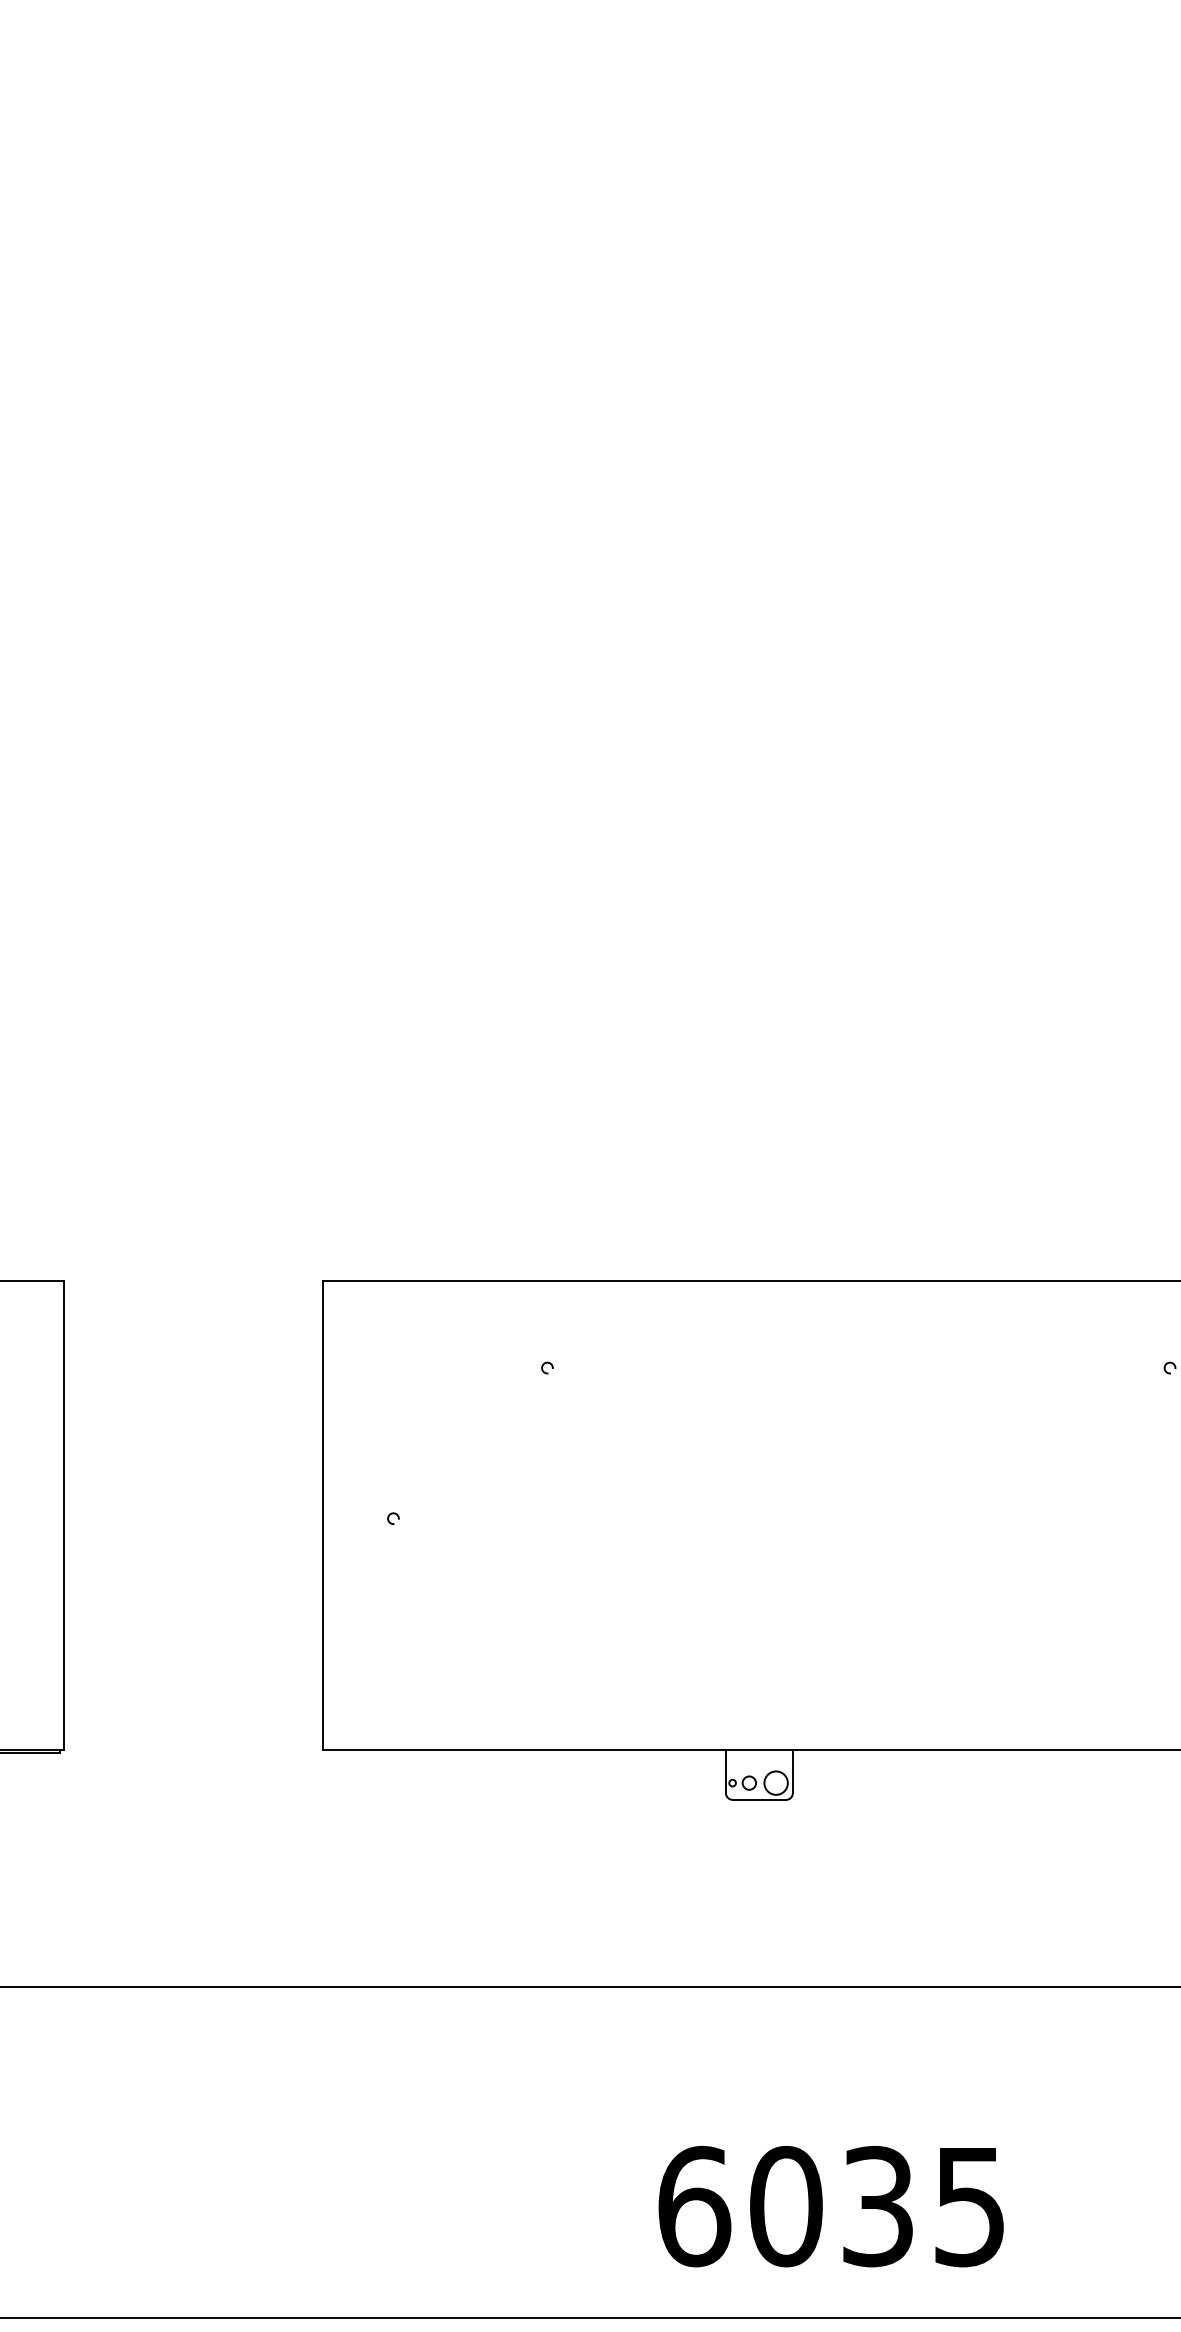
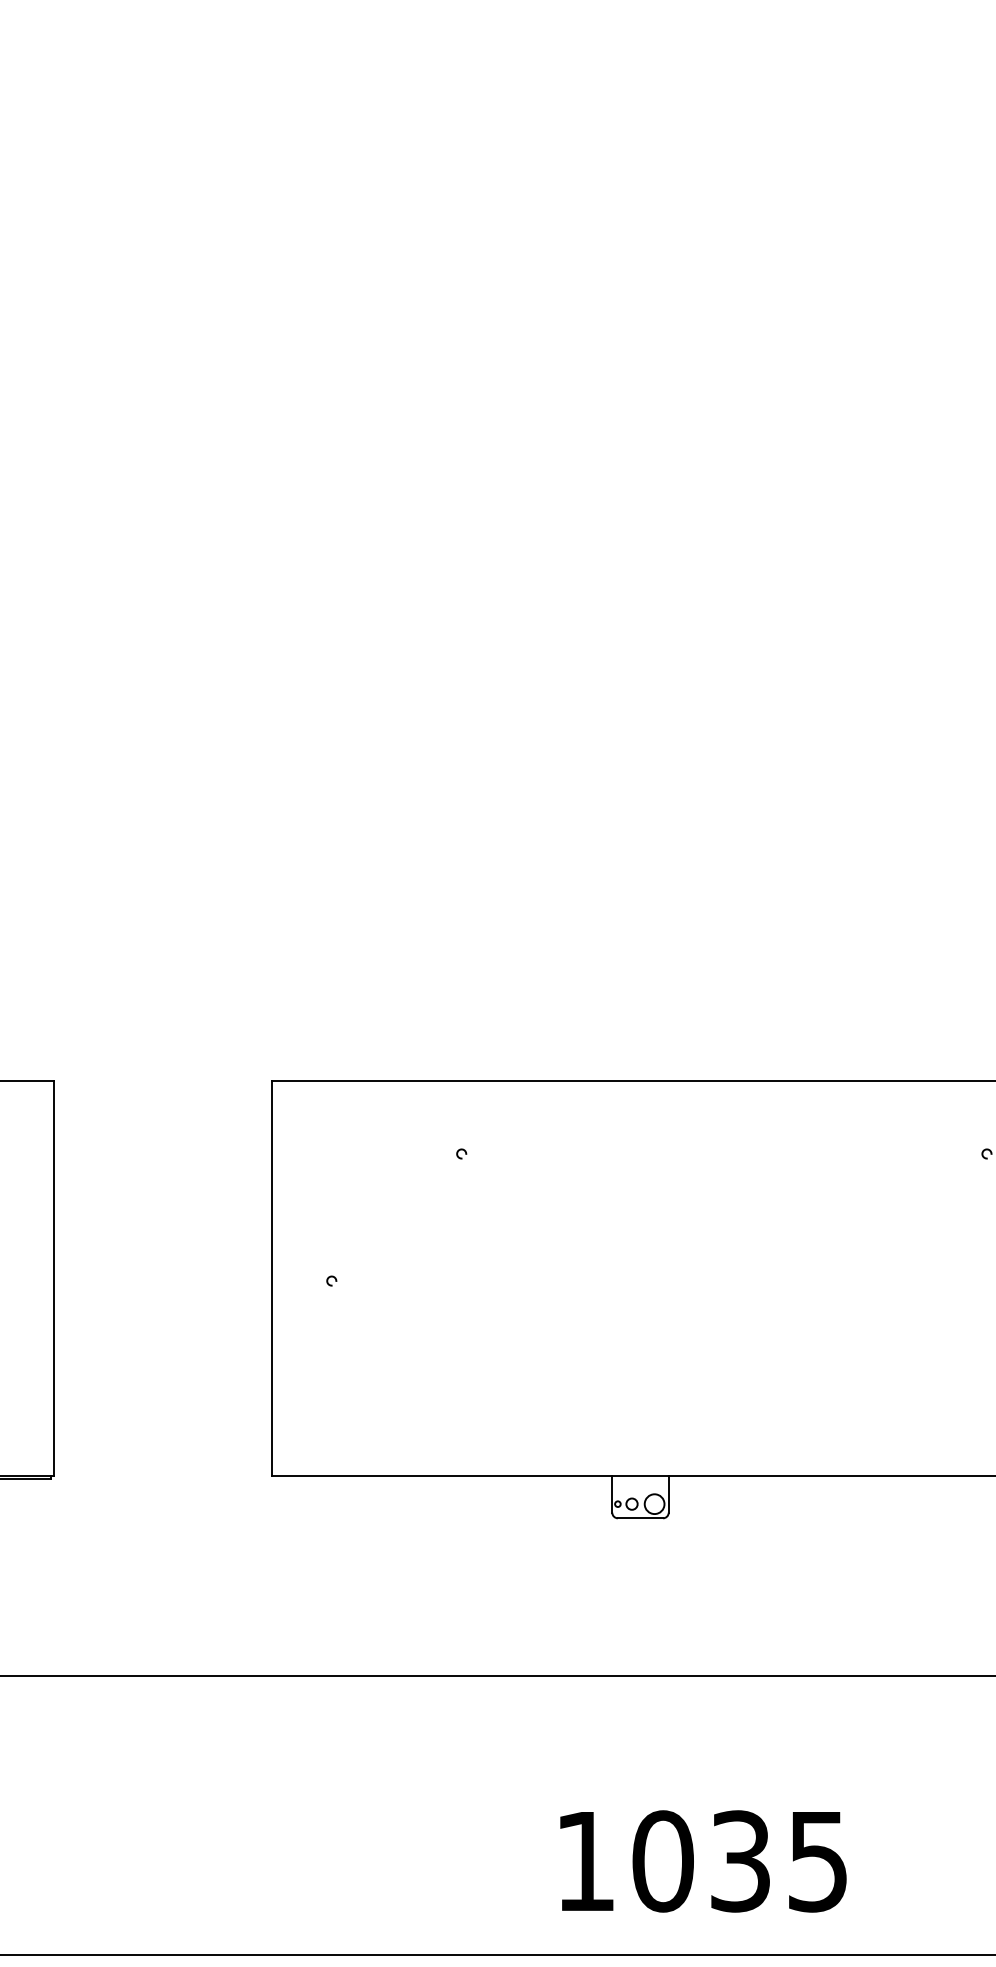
text: (694, 2206) -> (585, 1861), 6035 -> 1035

